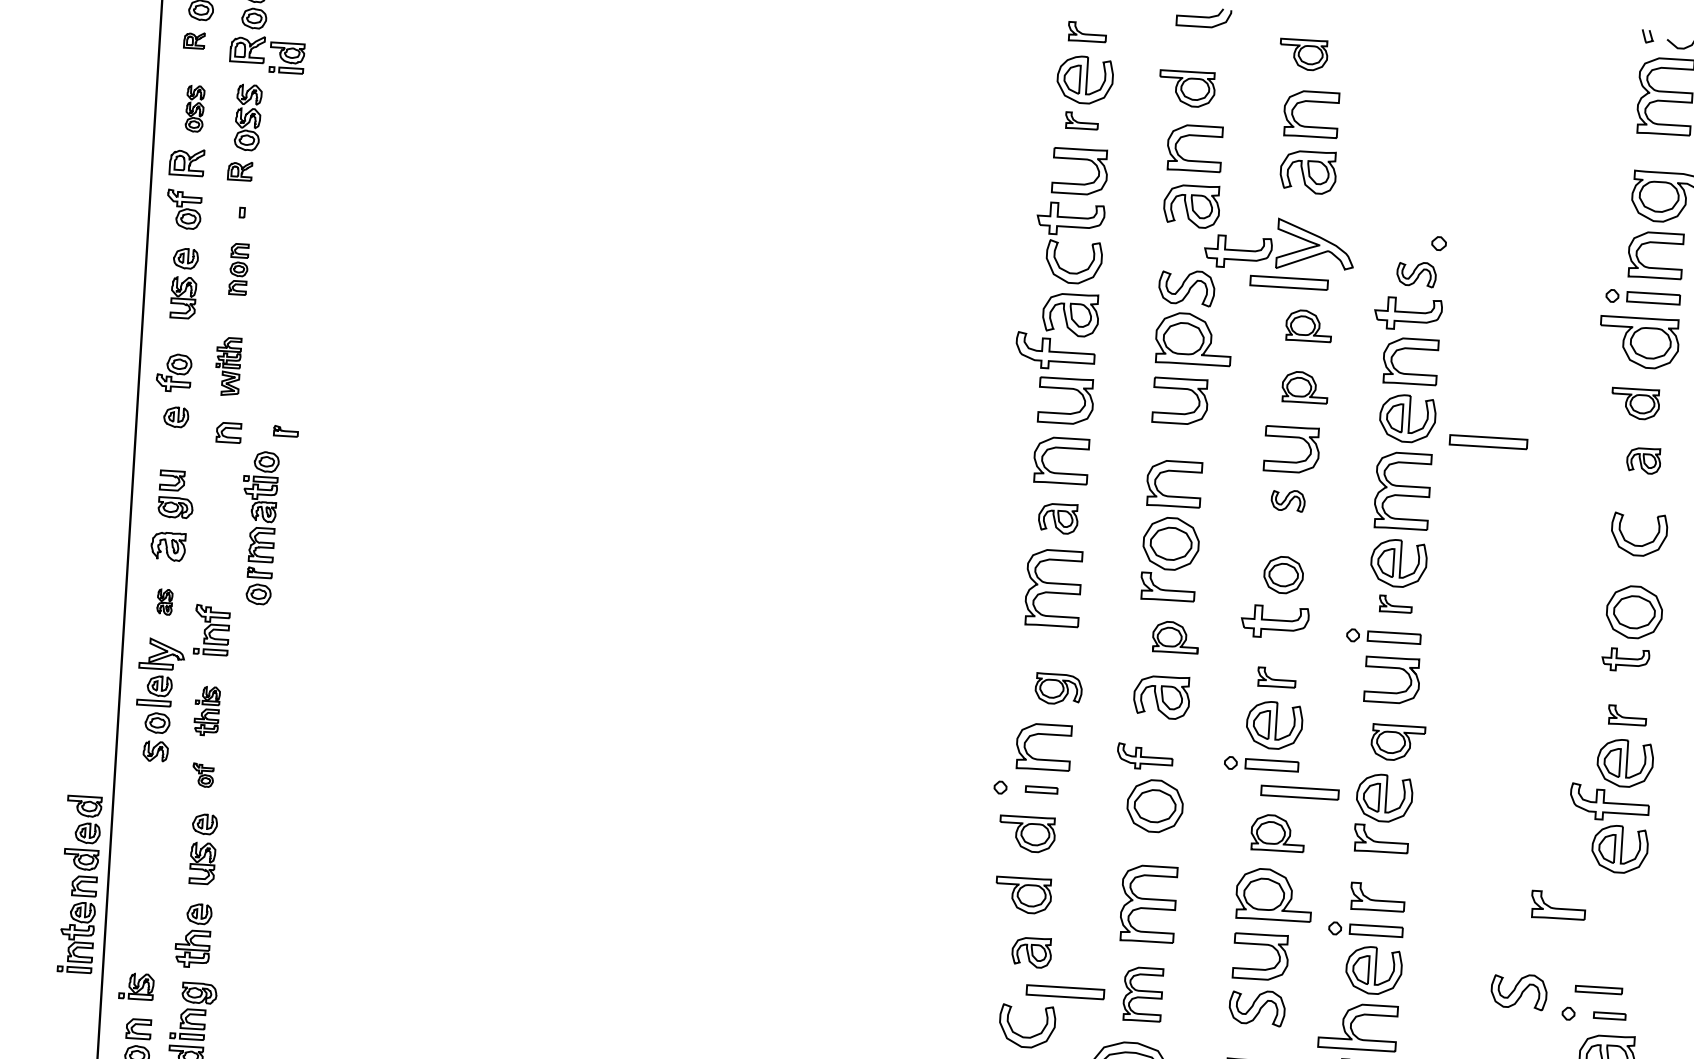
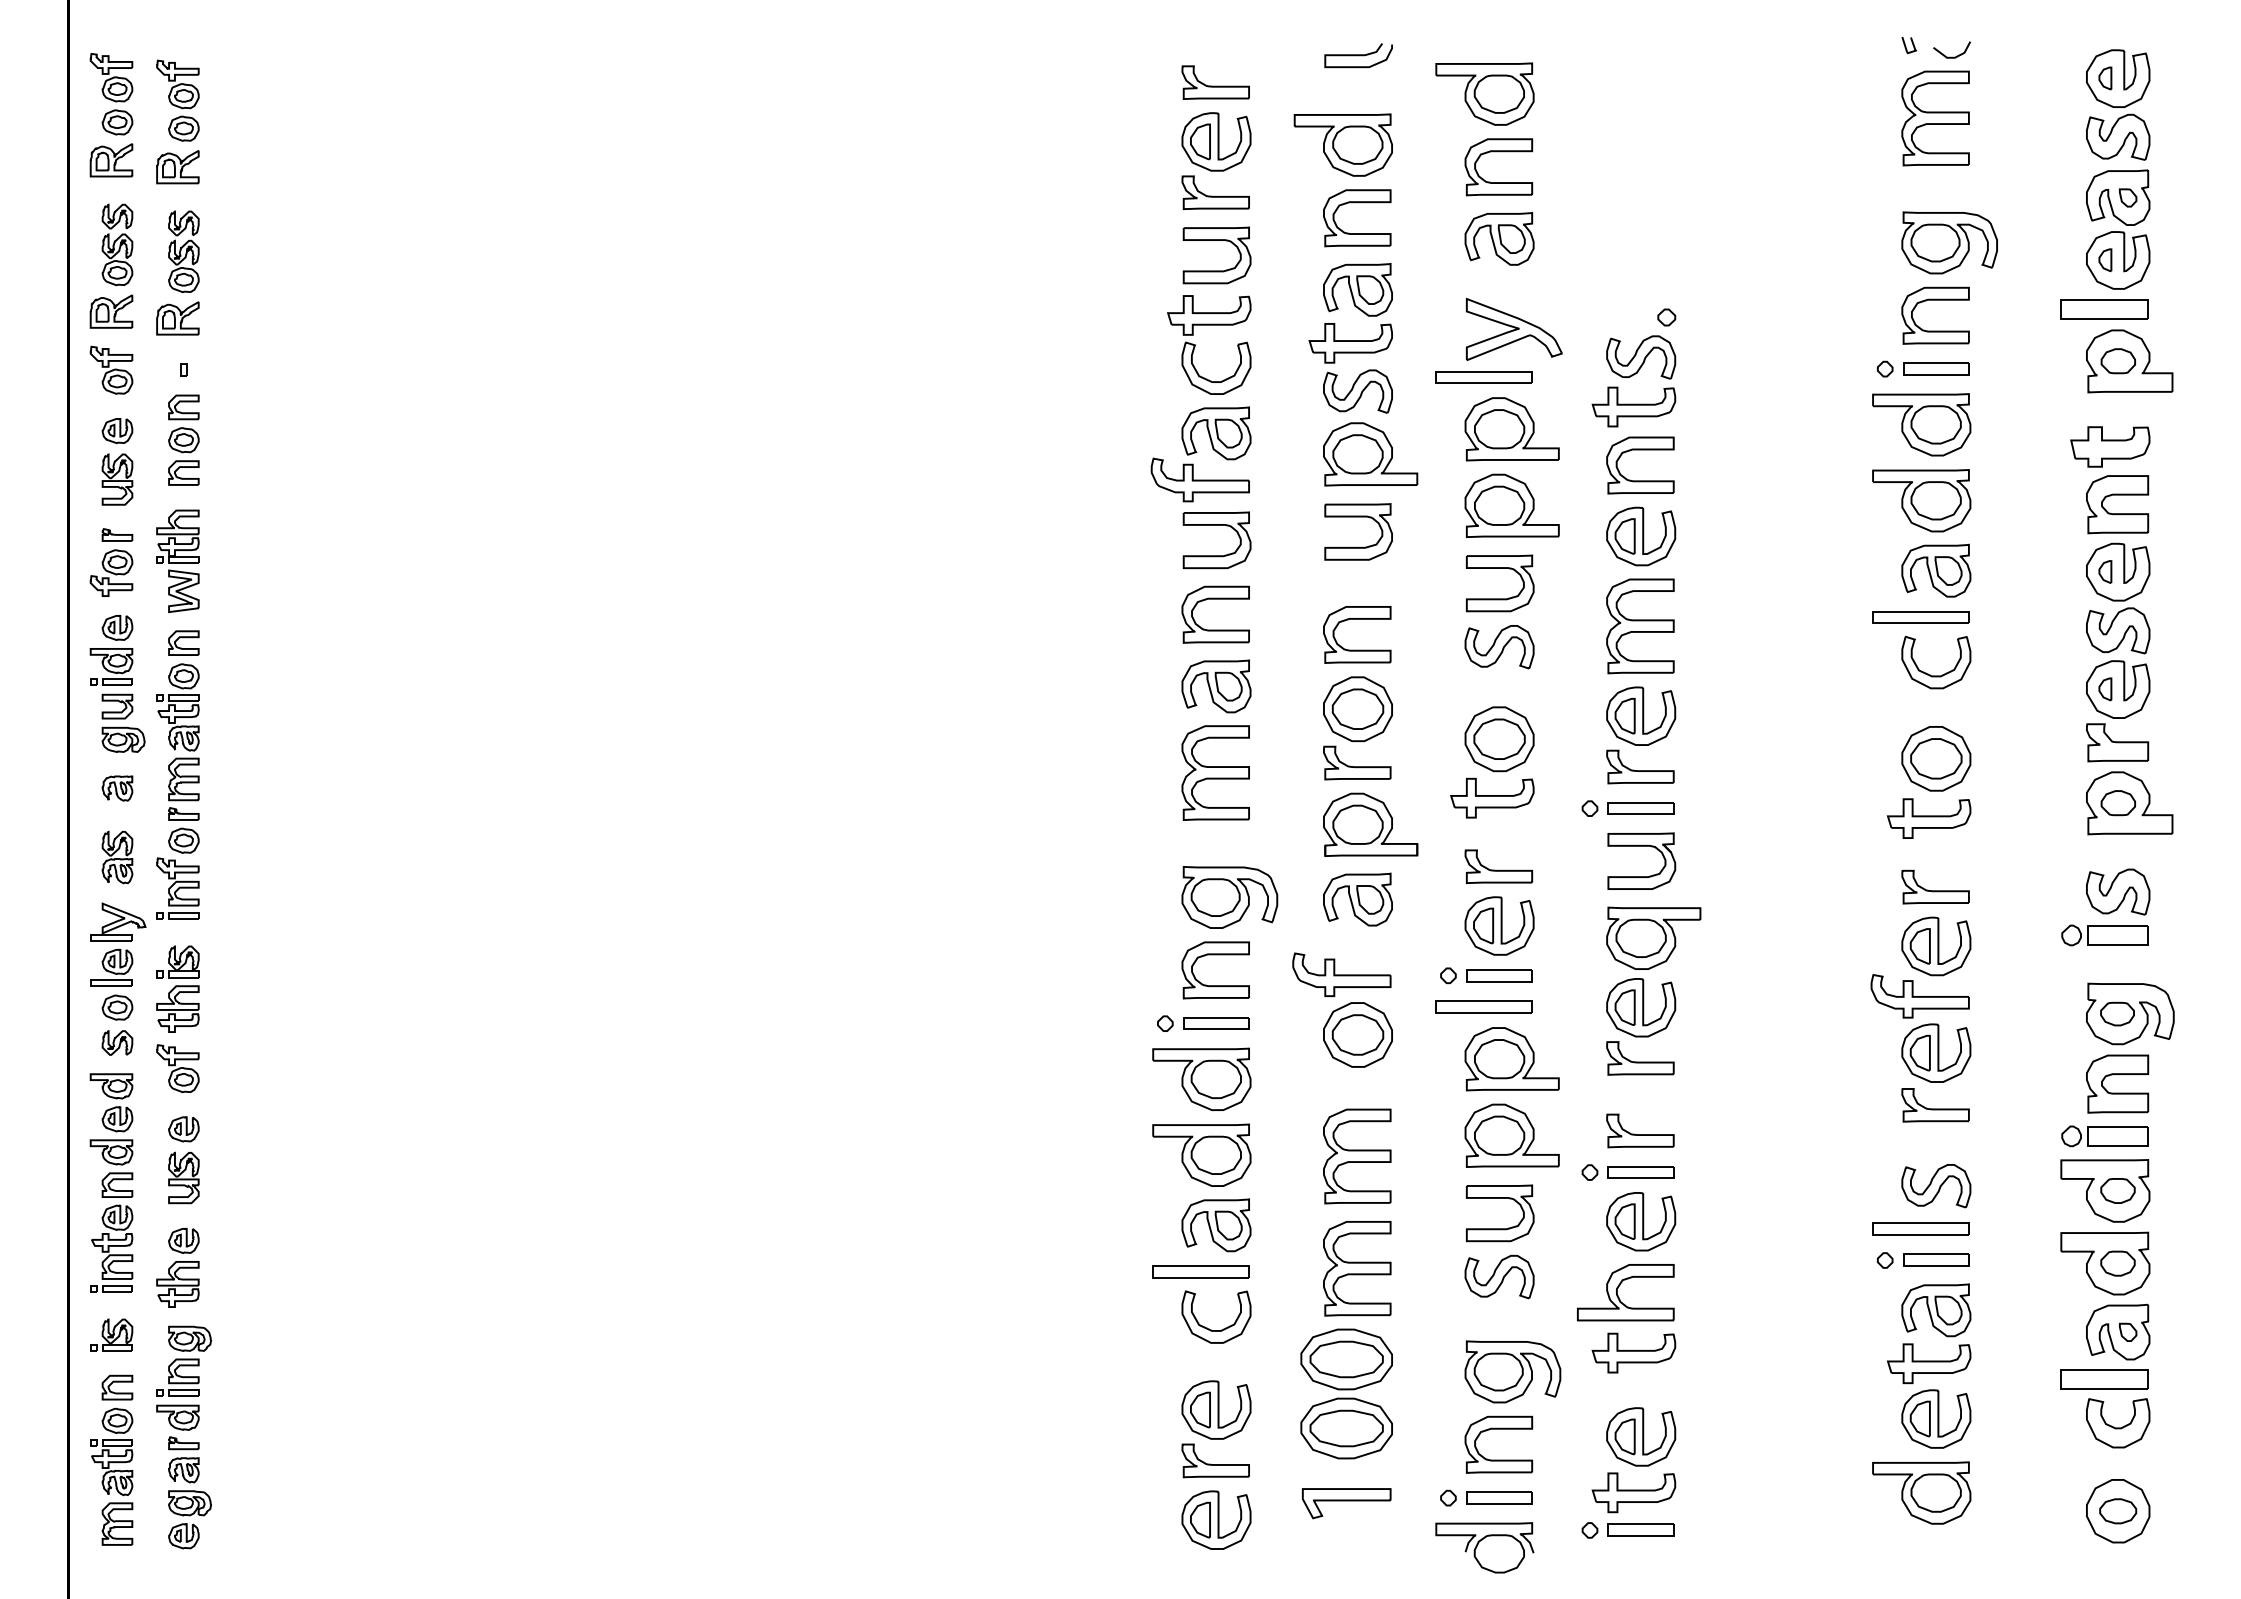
part: (1087, 32) -> (1215, 82), size x1.43
part: (194, 40) -> (111, 160), size x1.67
part: (1303, 54) -> (1484, 93), size x1.67
part: (287, 57) -> (111, 666), moved
part: (1186, 88) -> (1342, 144), size x1.43
part: (195, 108) -> (117, 244), size x1.43
part: (1081, 120) -> (1215, 192), size x1.67
part: (239, 171) -> (177, 318), size x1.43
part: (1237, 252) -> (1350, 343), moved
part: (238, 268) -> (183, 439), size x1.43
part: (1416, 274) -> (1641, 357), size x1.43
part: (1308, 326) -> (1511, 429), size x1.67
part: (227, 366) -> (177, 561), size x1.43
part: (1304, 387) -> (1511, 505), size x1.67
part: (1635, 403) -> (1921, 500), size x1.67
part: (286, 430) -> (117, 534), moved
part: (1488, 442) -> (1920, 617), moved
part: (1643, 460) -> (1936, 570), size x1.67
part: (1288, 501) -> (1499, 647), size x1.67
part: (1058, 518) -> (1216, 686), size x1.43
part: (257, 527) -> (177, 758), moved
part: (168, 546) -> (117, 788), size x0.71
part: (1283, 575) -> (1499, 739), size x1.43
part: (164, 602) -> (117, 857), size x1.67
part: (1395, 603) -> (1640, 766), size x1.67
part: (1175, 637) -> (1370, 824), size x1.67
part: (1625, 659) -> (1928, 818), size x1.43
part: (1276, 677) -> (1498, 866), size x1.43
part: (1058, 689) -> (1229, 897), size x1.67
part: (206, 710) -> (177, 988), size x1.43
part: (1627, 715) -> (1935, 886), size x1.43
part: (1397, 742) -> (1653, 937), size x1.43
part: (1144, 756) -> (1341, 974), size x1.43
part: (202, 775) -> (177, 1068), size x1.67
part: (1041, 789) -> (1216, 1023), size x1.67
part: (1299, 792) -> (1483, 1006), moved
part: (1026, 833) -> (1201, 1078), size x1.43
part: (1277, 833) -> (1511, 1059), size x1.43
part: (79, 883) -> (111, 1182), moved
part: (1023, 894) -> (1201, 1154), size x1.43
part: (1558, 905) -> (1935, 1105), moved
part: (1031, 952) -> (1216, 1225), size x1.43
part: (1598, 989) -> (1920, 1228), size x1.67
part: (1064, 991) -> (1200, 1271), moved
part: (1519, 992) -> (1936, 1186), moved
part: (1143, 994) -> (1357, 1268), size x1.43
part: (1609, 1015) -> (1936, 1259), size x1.67

